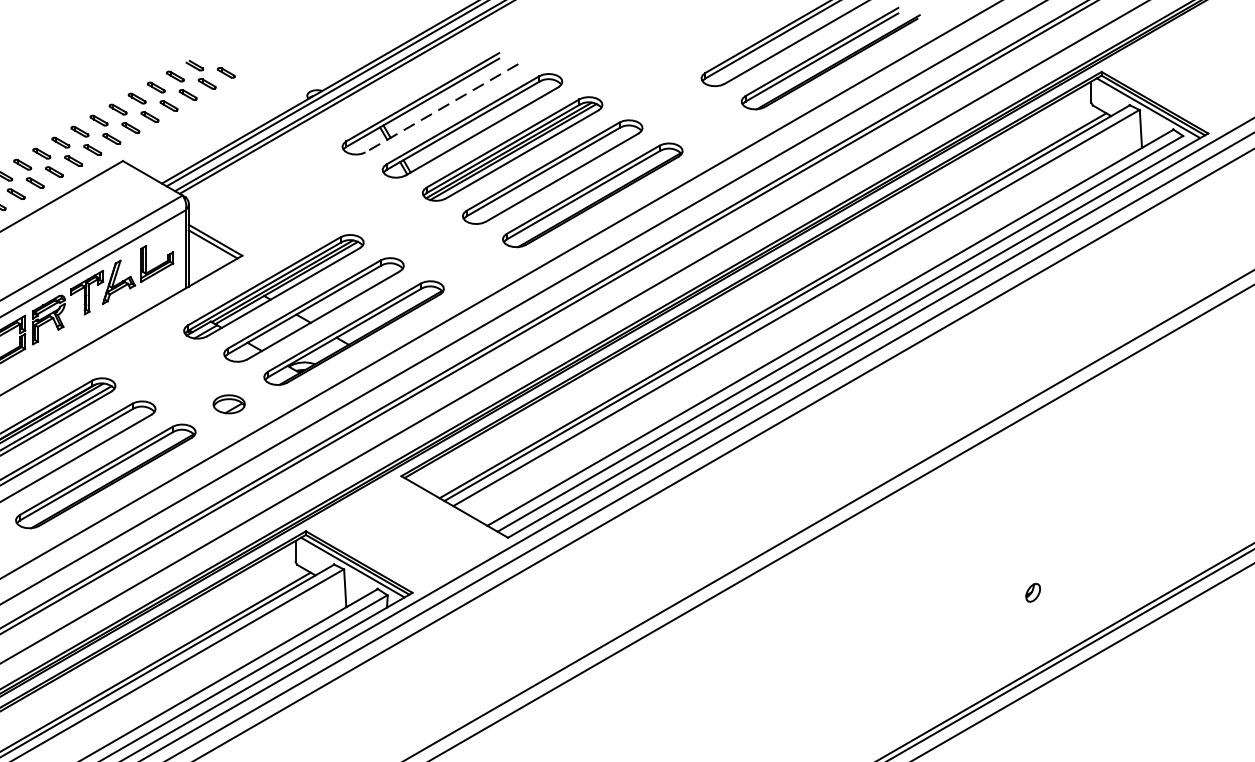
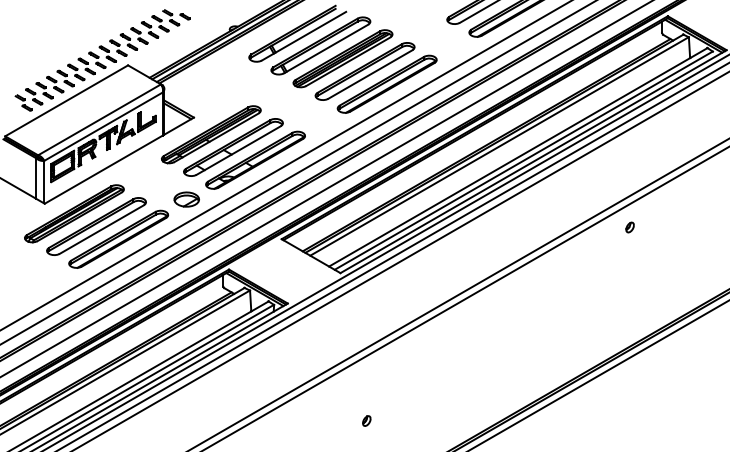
line: (442, 108) -> (304, 36), dashed -> solid
part: (228, 404) -> (186, 199), size x1.43
part: (1032, 592) -> (629, 227), moved

